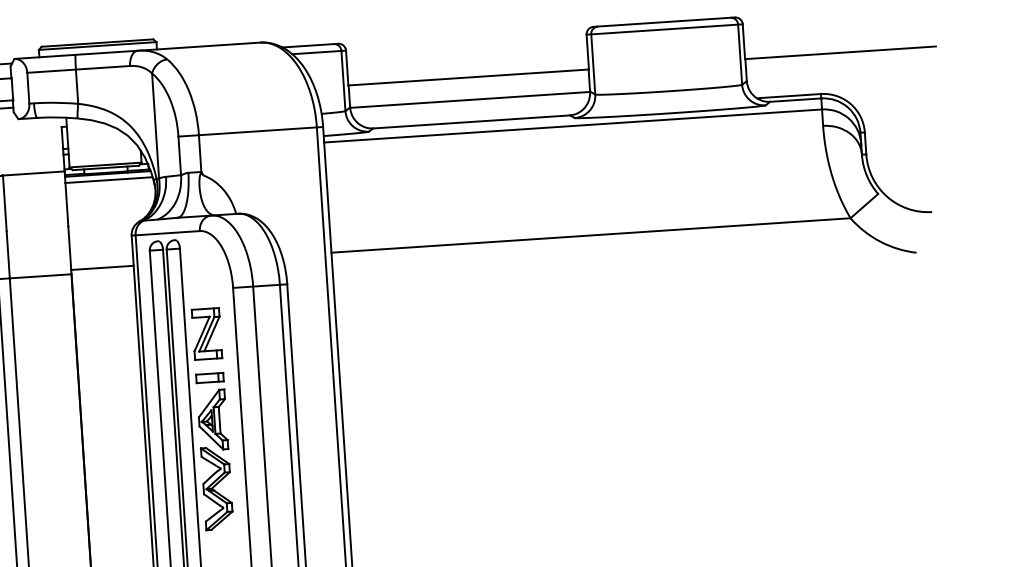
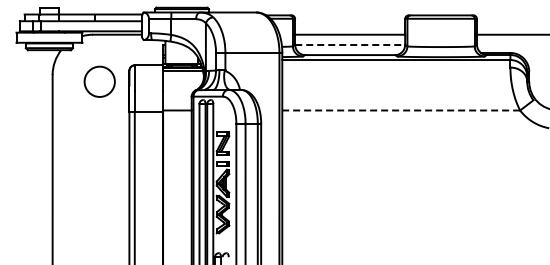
line: (470, 100) -> (350, 45), solid -> dashed
line: (591, 235) -> (401, 110), solid -> dashed

